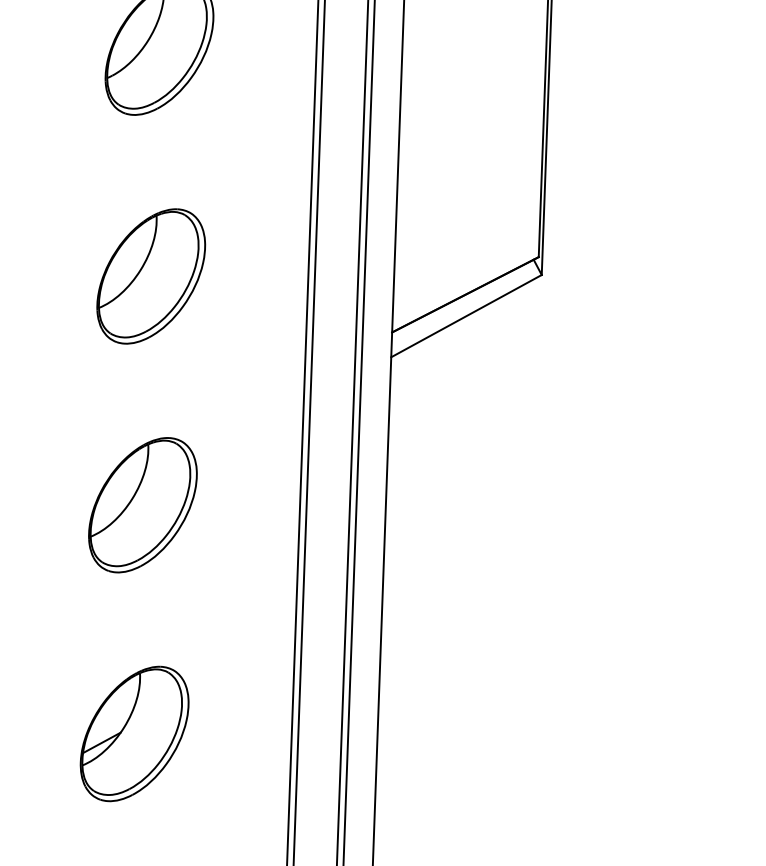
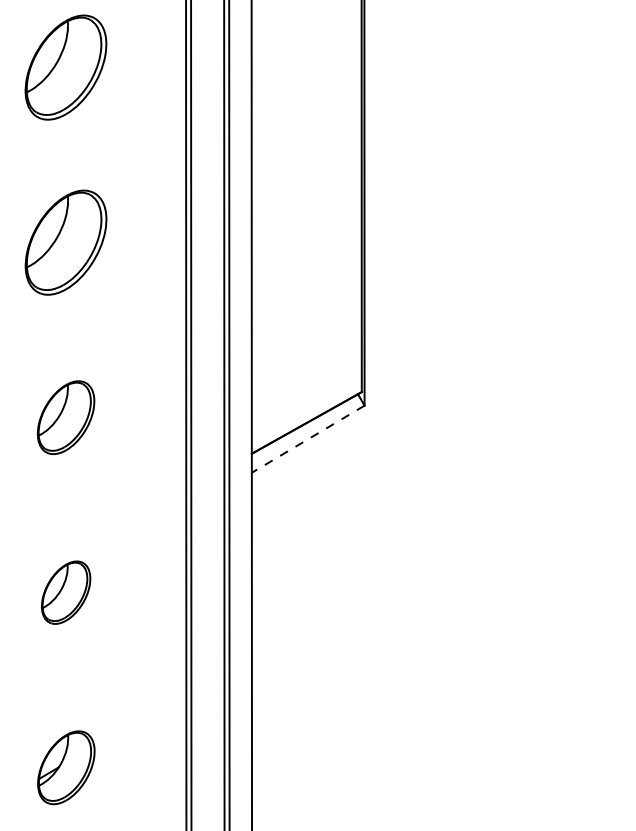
part: (150, 276) -> (65, 417), size x0.7
line: (466, 316) -> (308, 439), solid -> dashed
part: (142, 504) -> (65, 592), size x0.6
part: (134, 733) -> (66, 767), size x0.7

